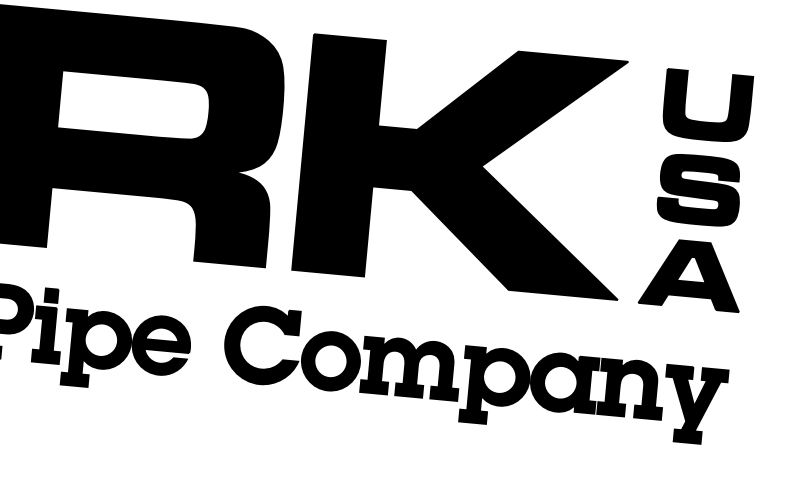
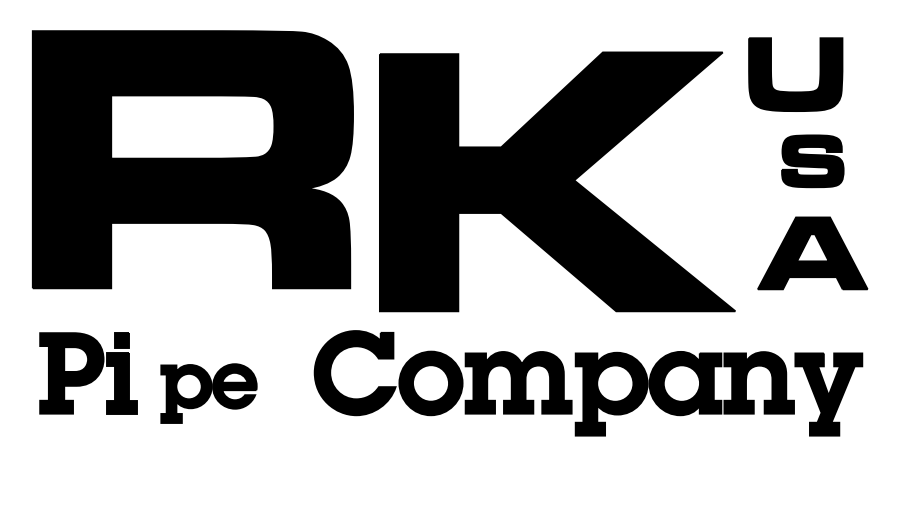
part: (705, 121) -> (795, 91), moved
part: (465, 165) -> (557, 181), moved
part: (699, 190) -> (812, 161), size x0.7
part: (126, 351) -> (208, 393), size x0.7

